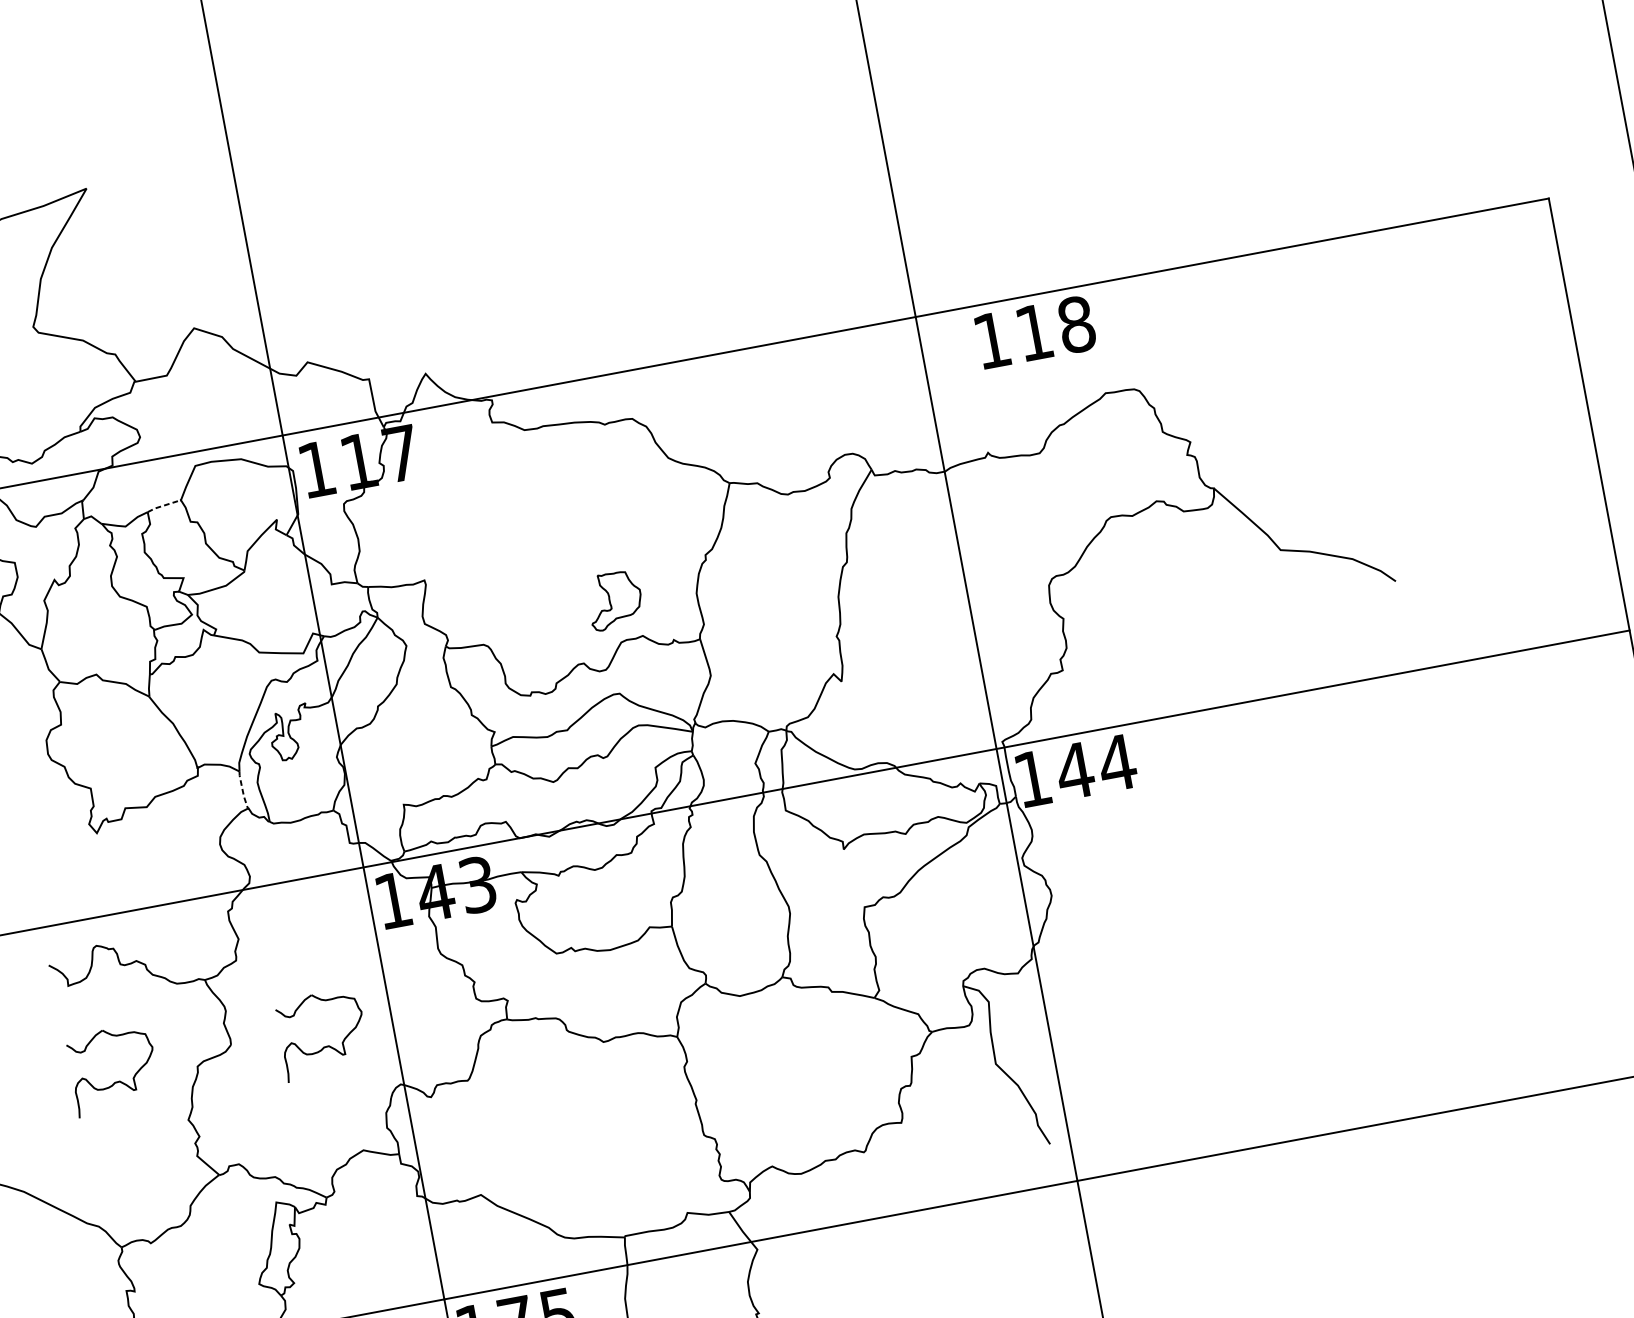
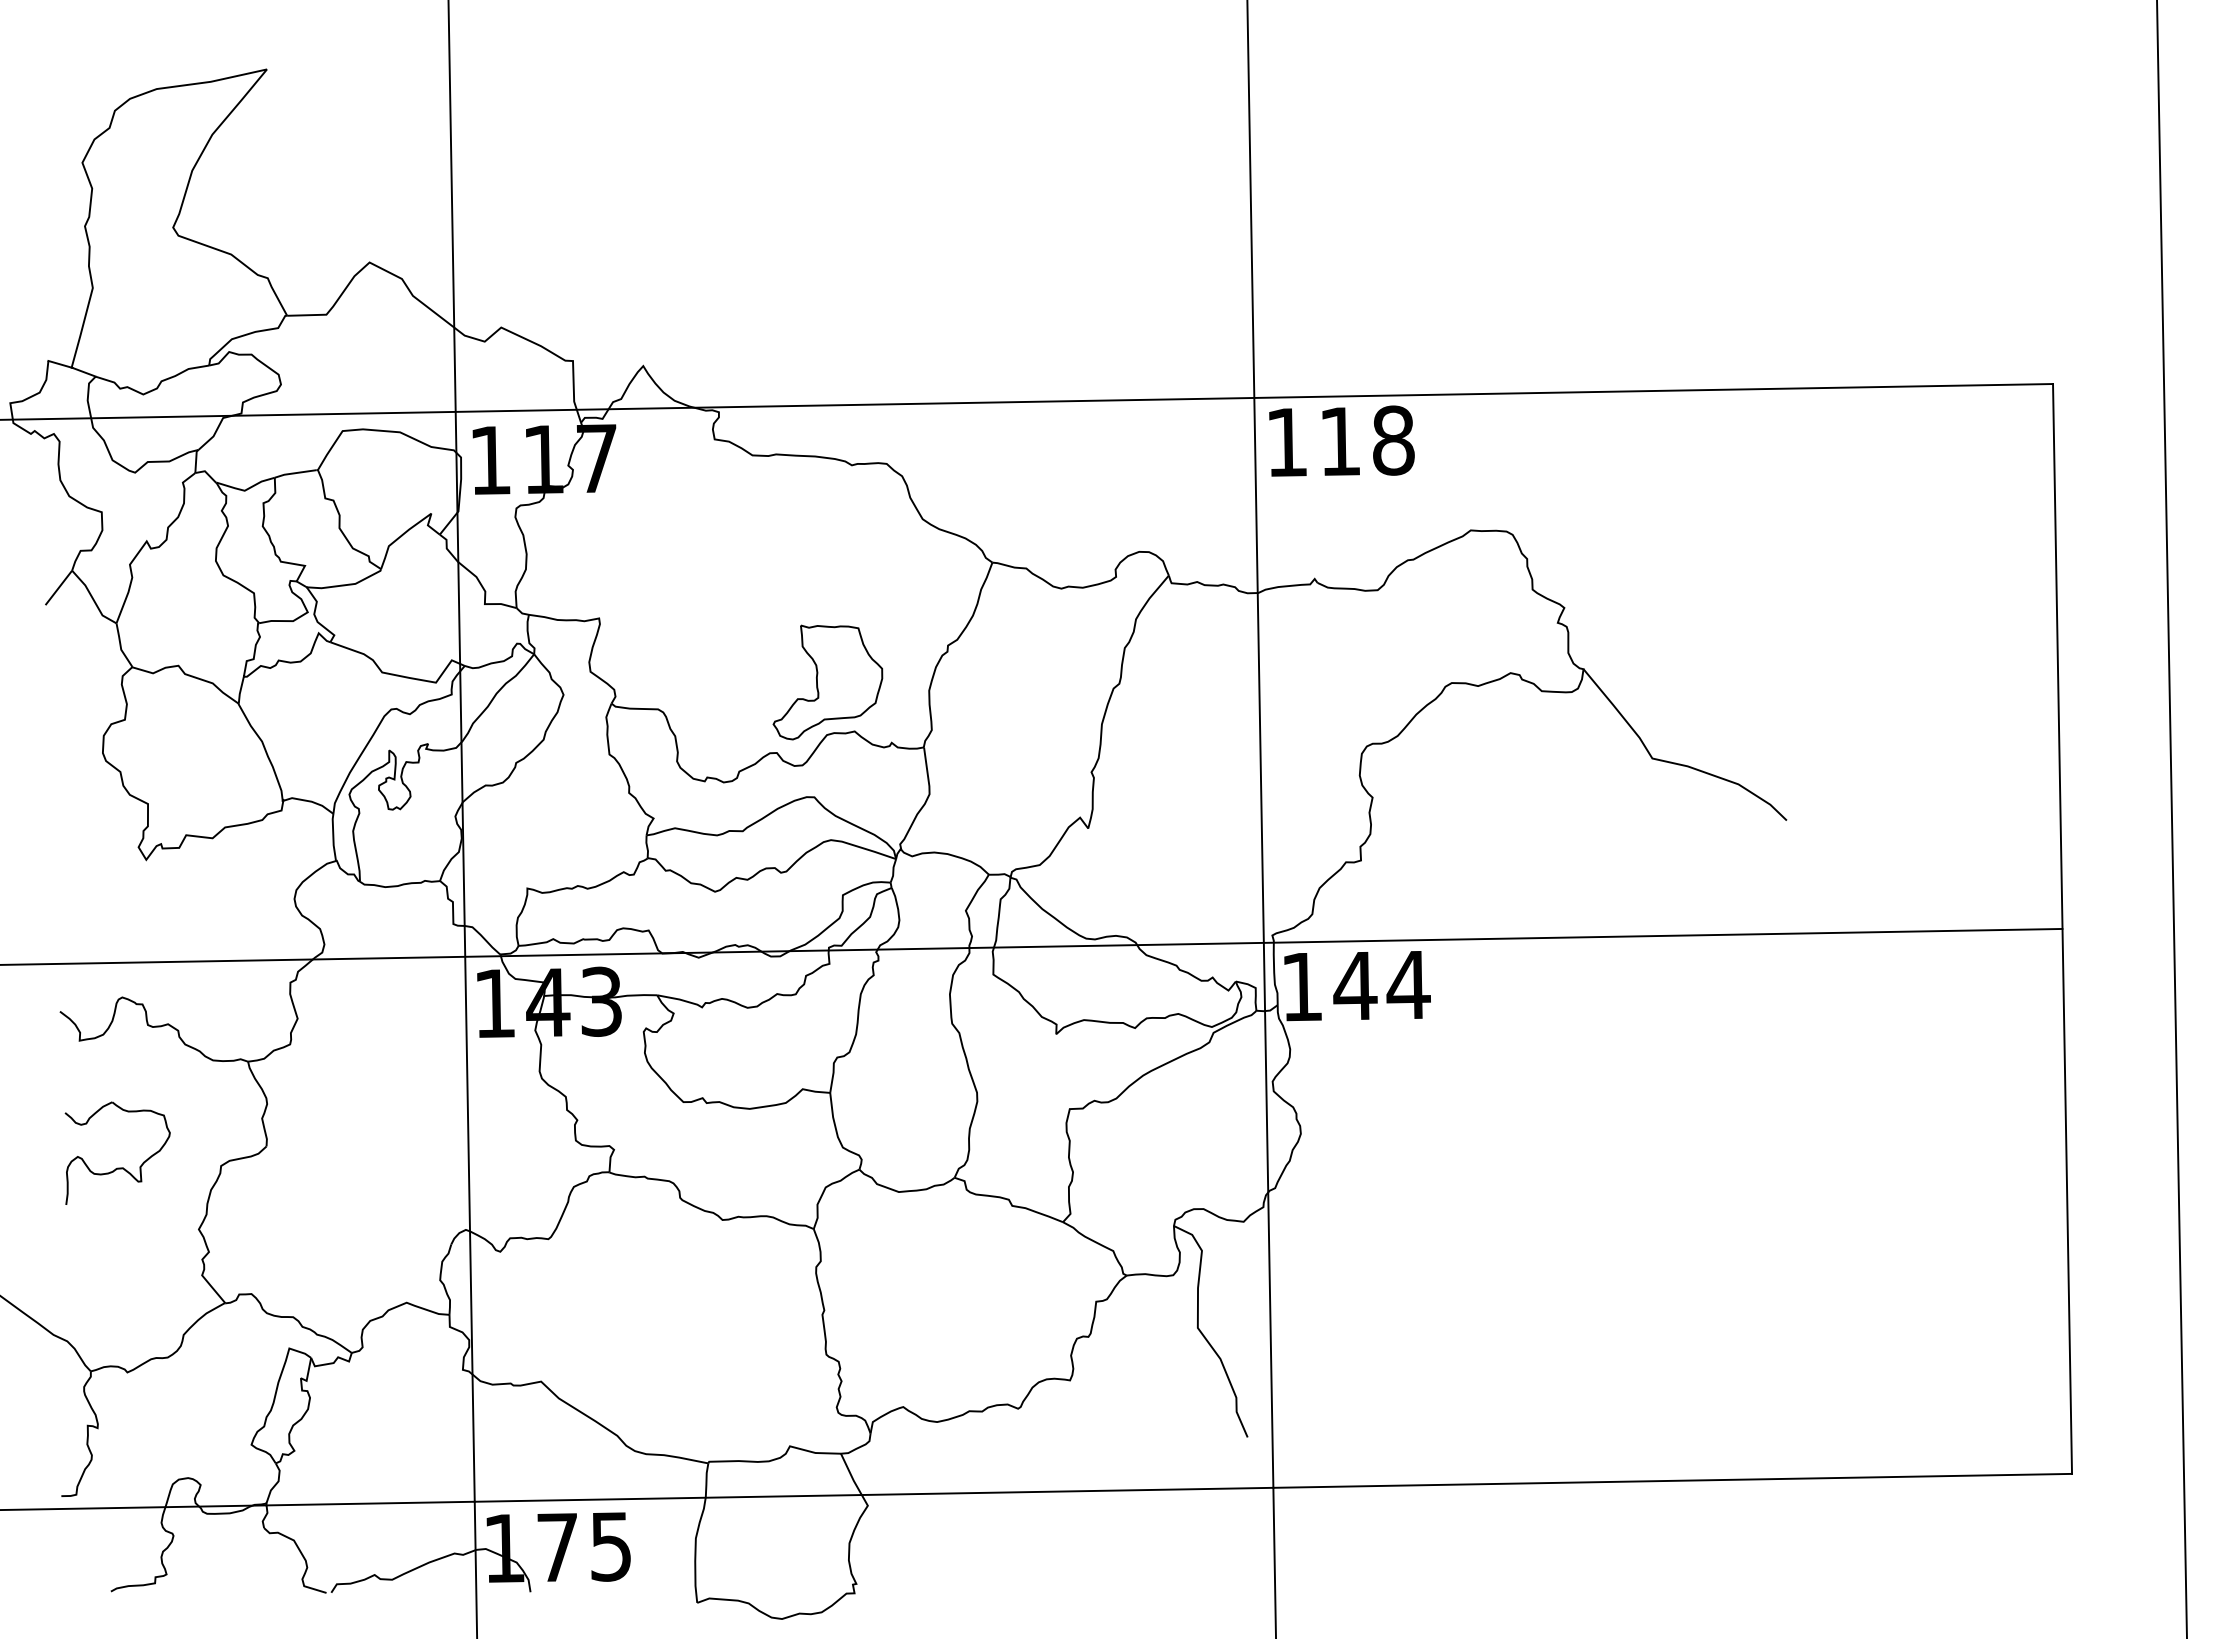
text: (1035, 331) -> (1341, 440), moved
line: (163, 506) -> (295, 473), dashed -> solid
part: (614, 600) -> (827, 682), size x1.67
line: (242, 790) -> (333, 837), dashed -> solid
part: (324, 1046) -> (380, 1167), removed

